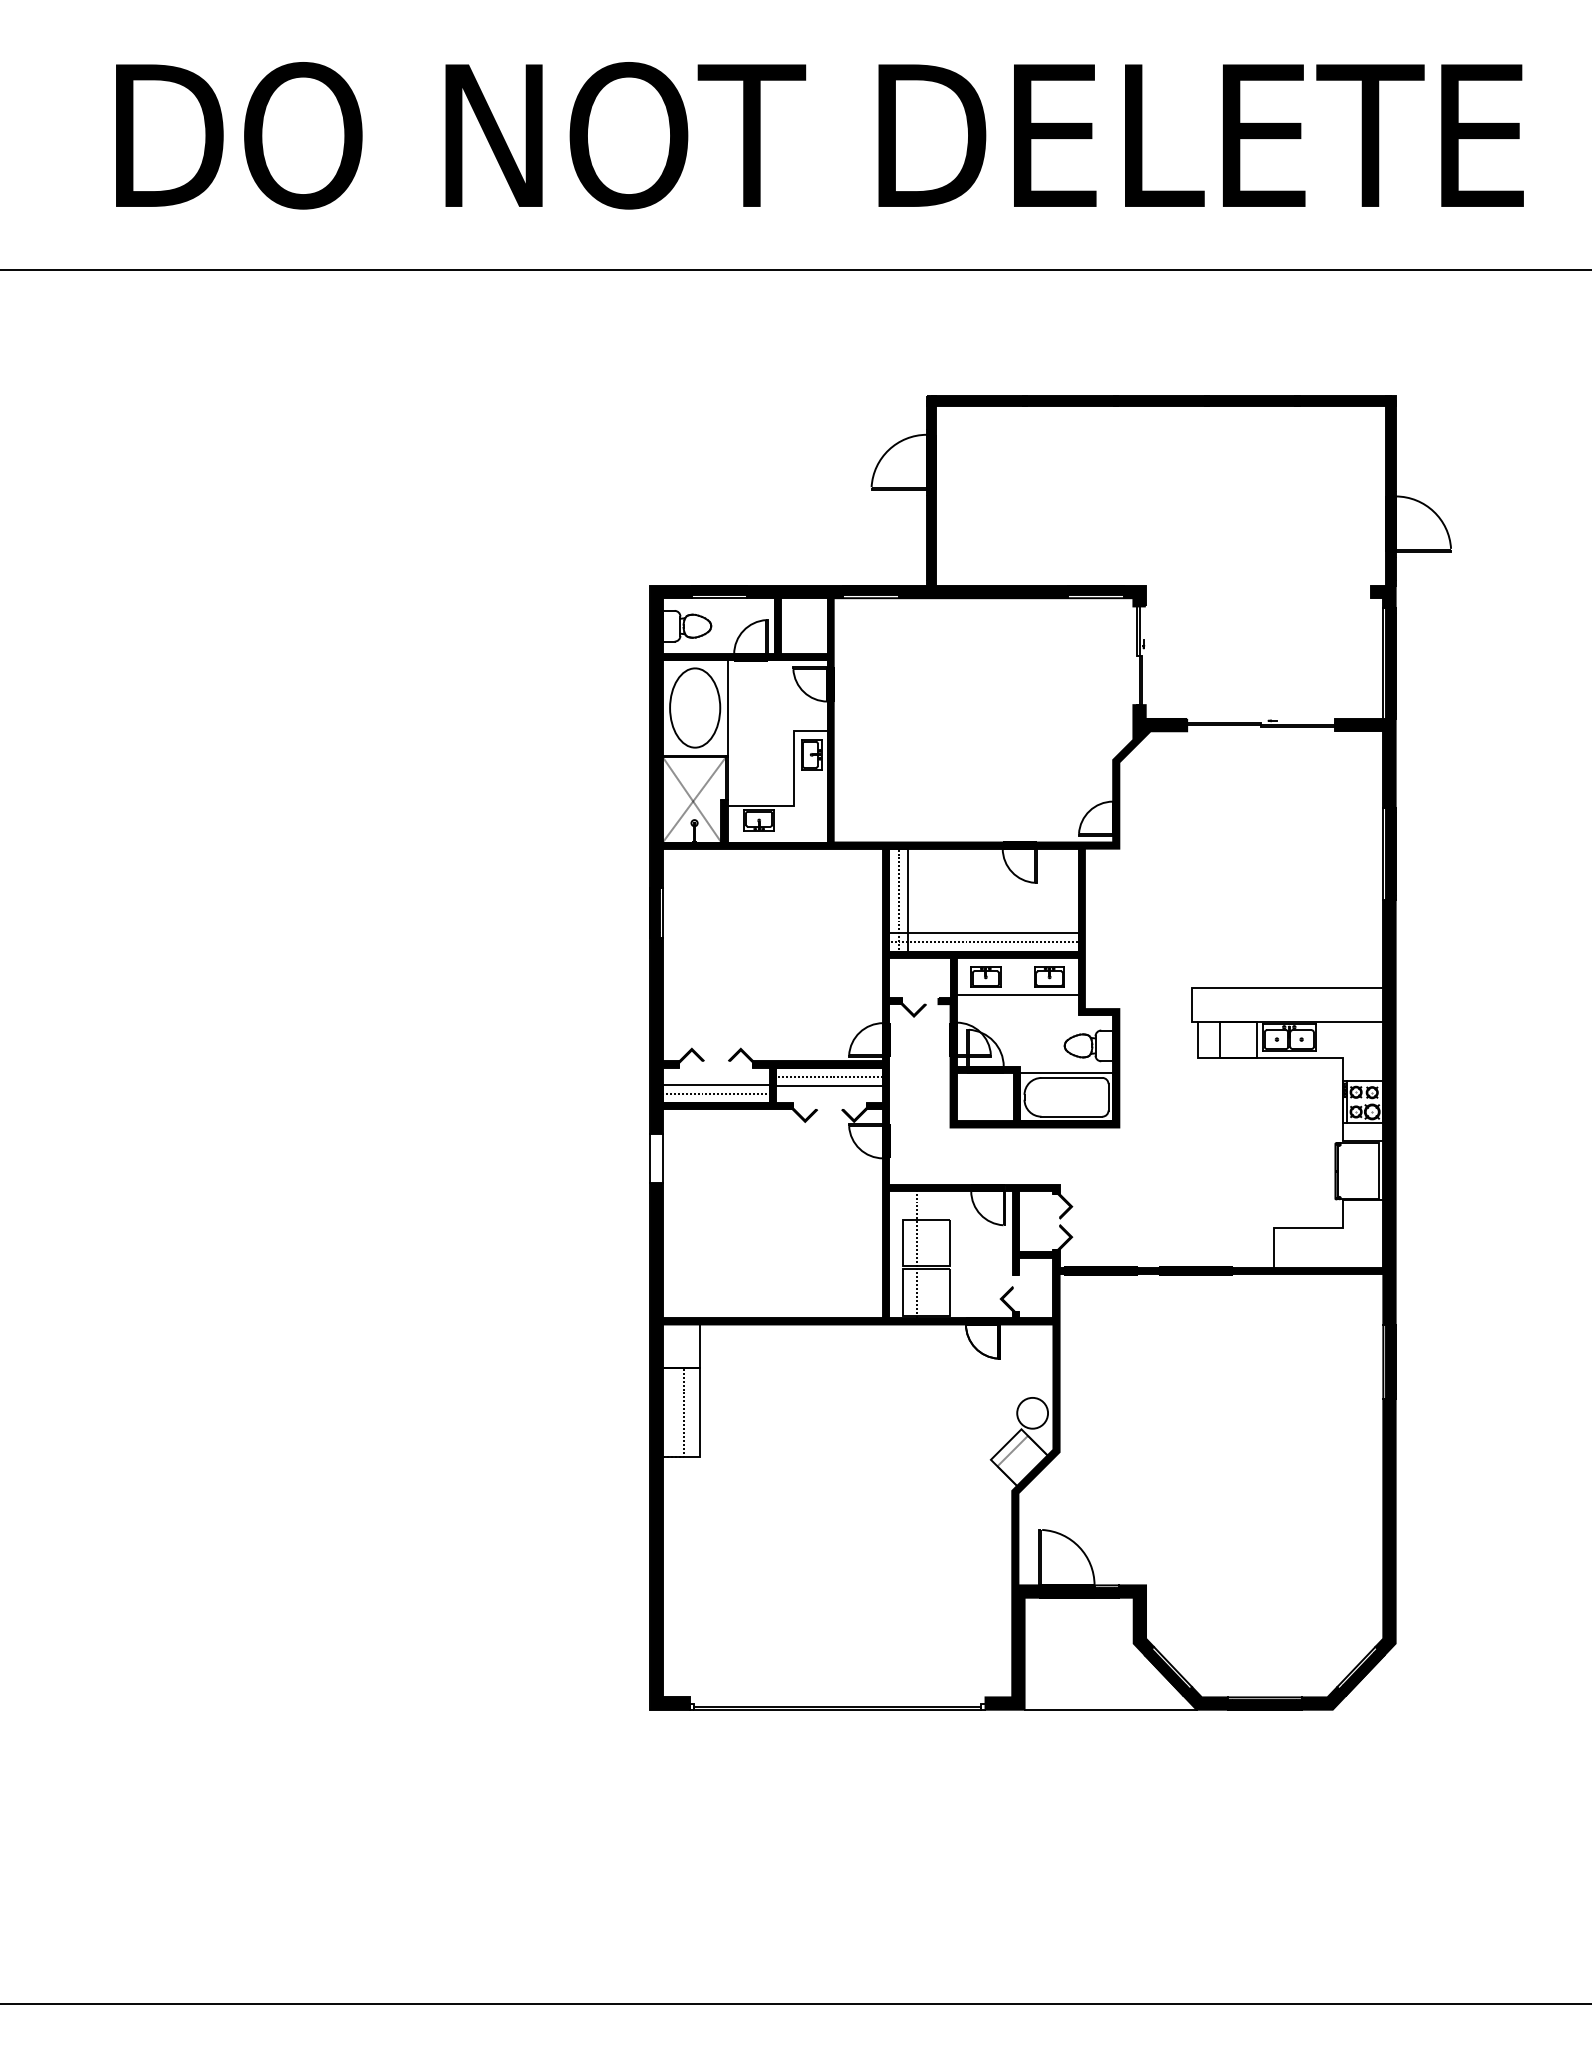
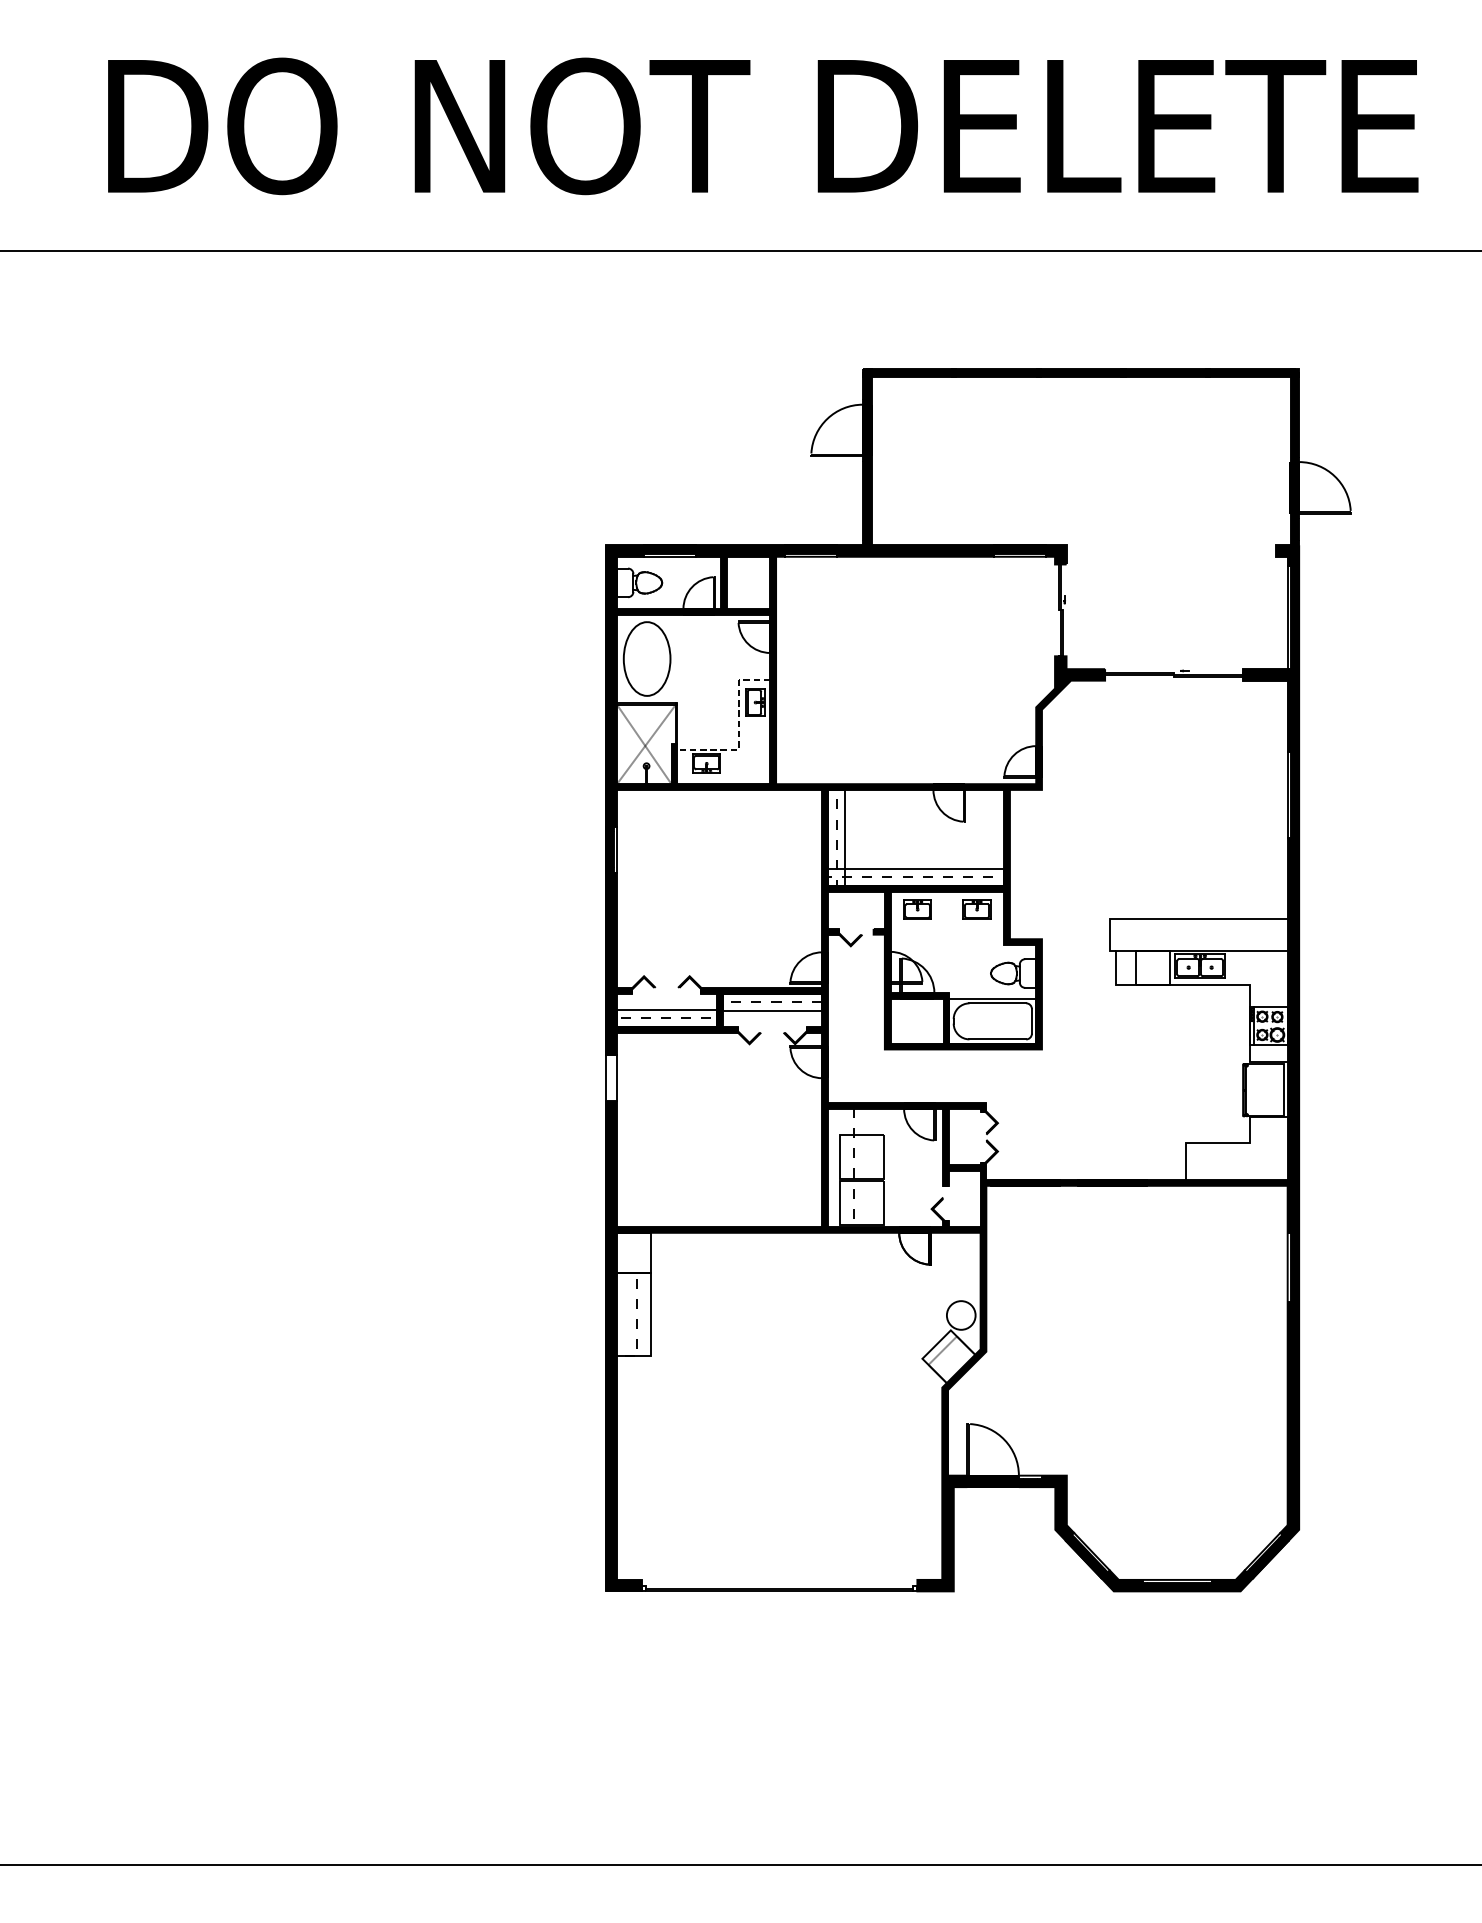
line: (727, 707) -> (677, 658), removed
line: (793, 784) -> (738, 730), solid -> dashed
line: (1017, 994) -> (947, 925), removed
line: (1110, 1709) -> (1033, 1591), removed

